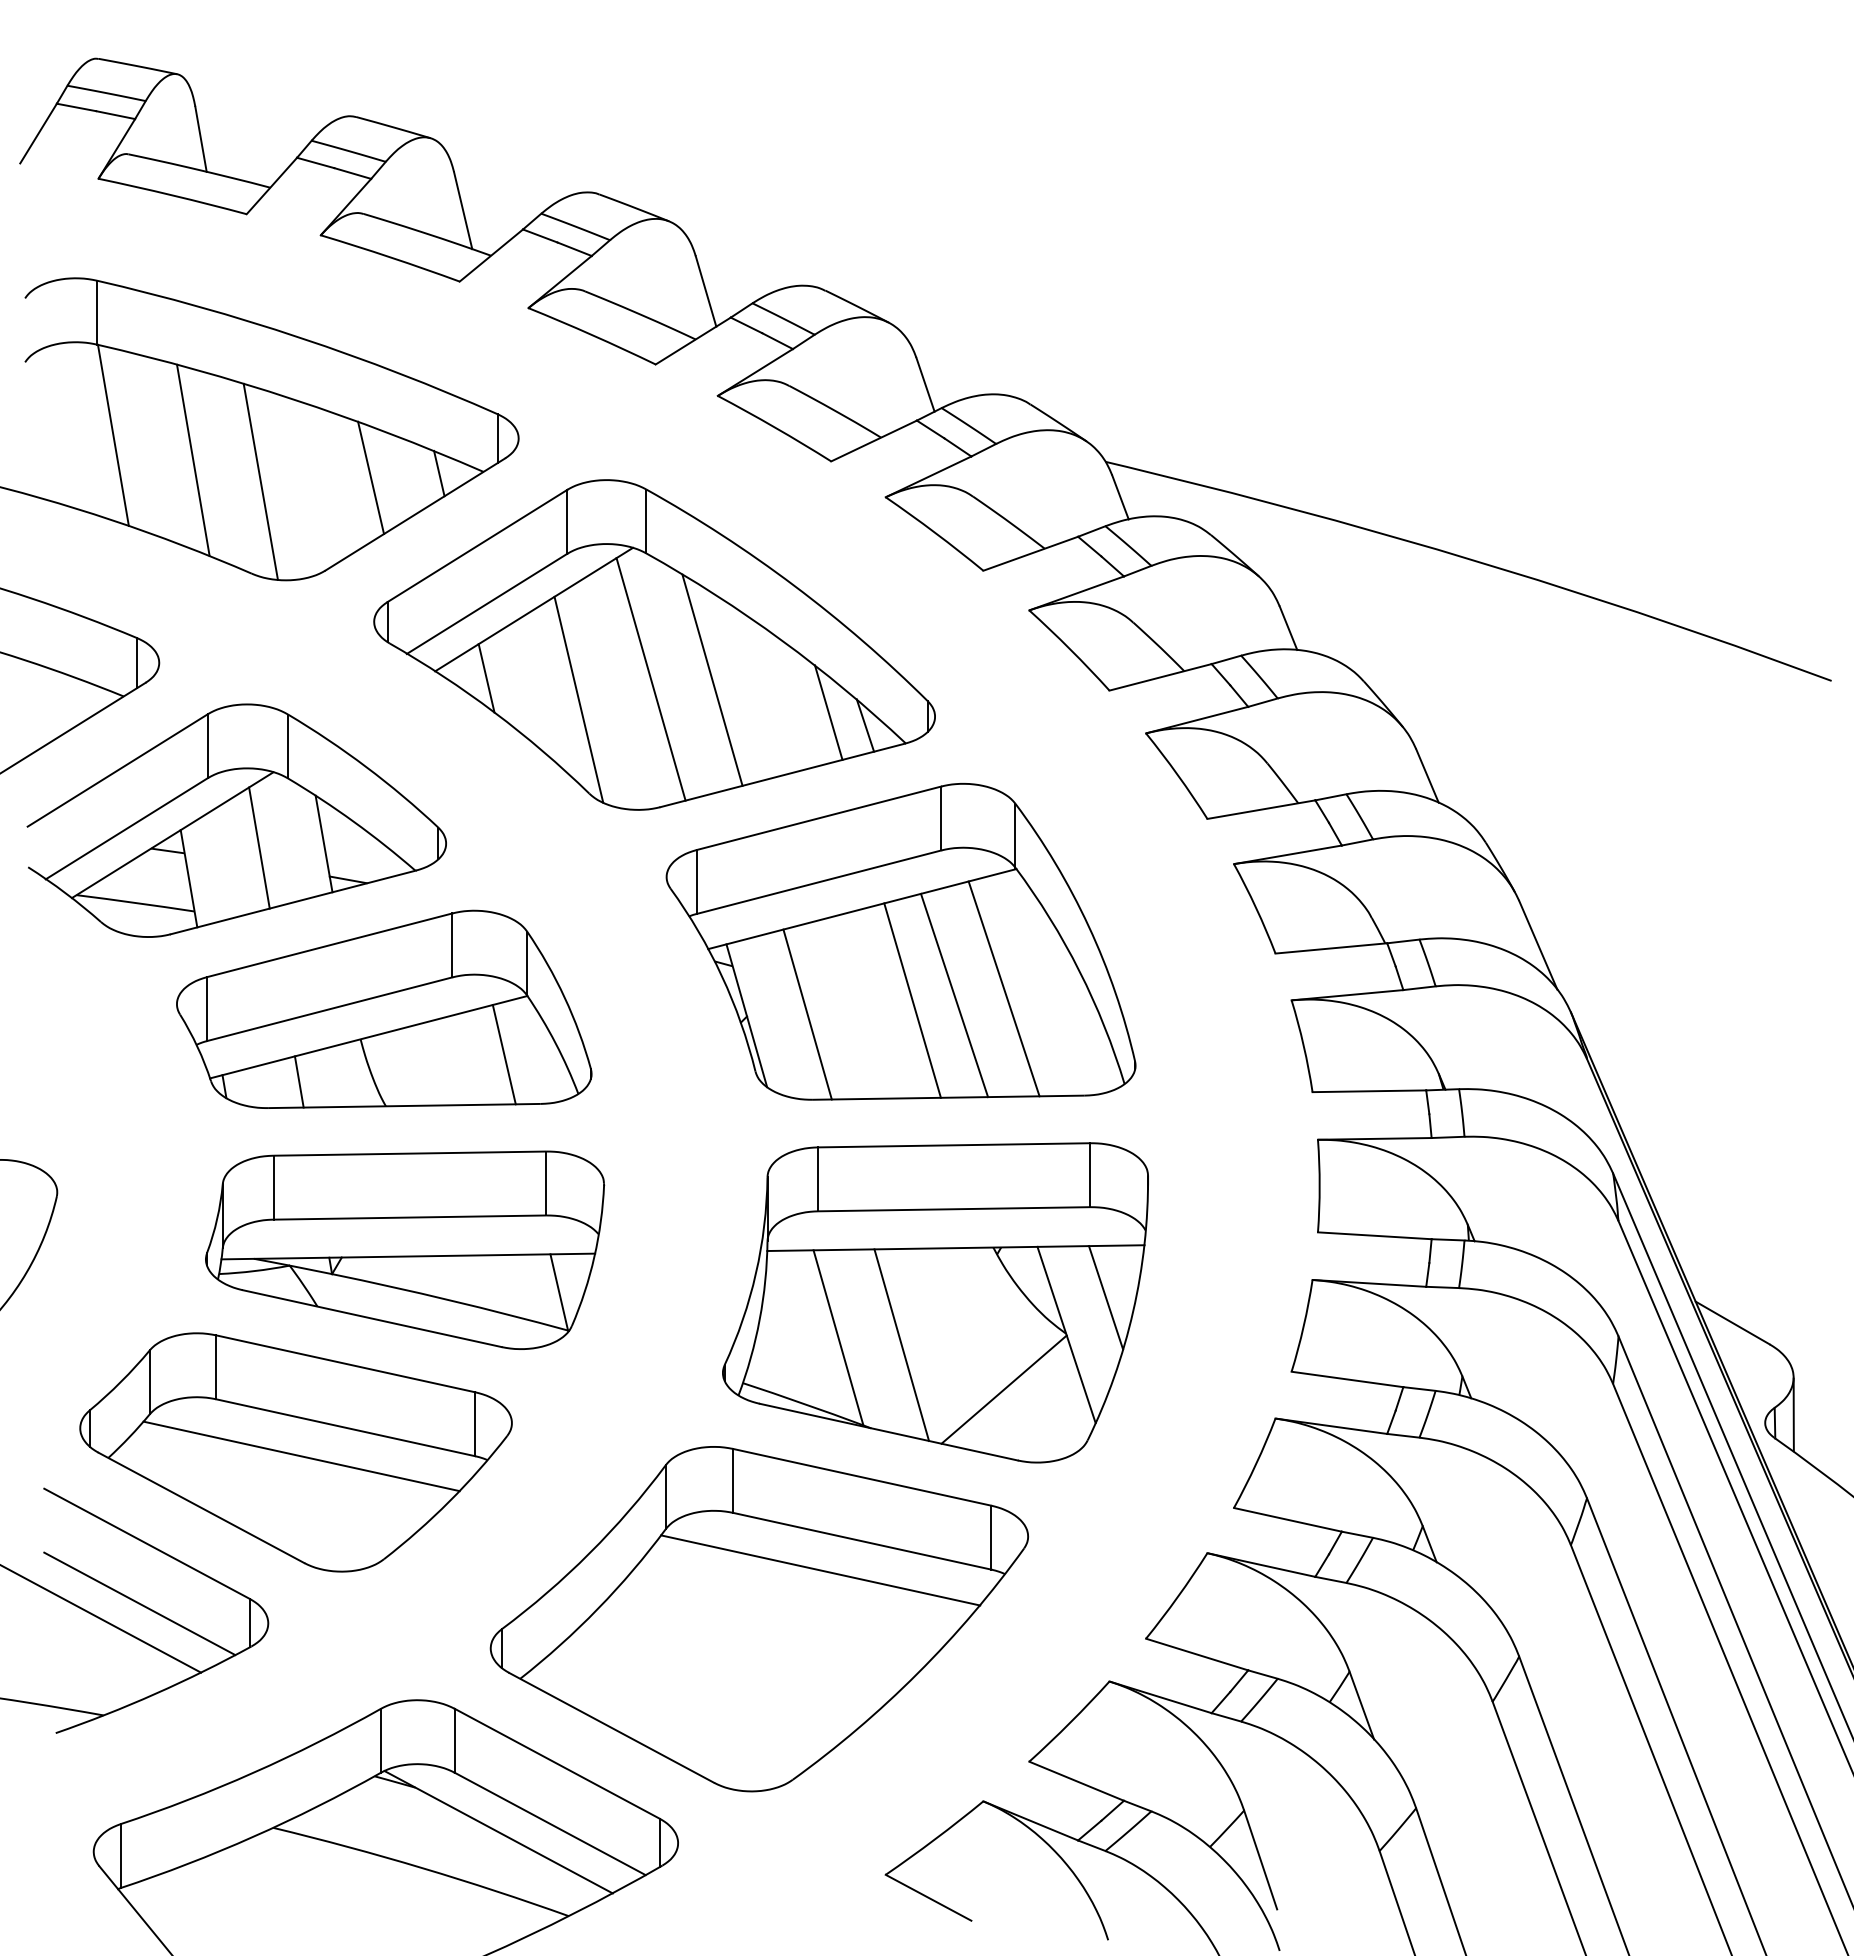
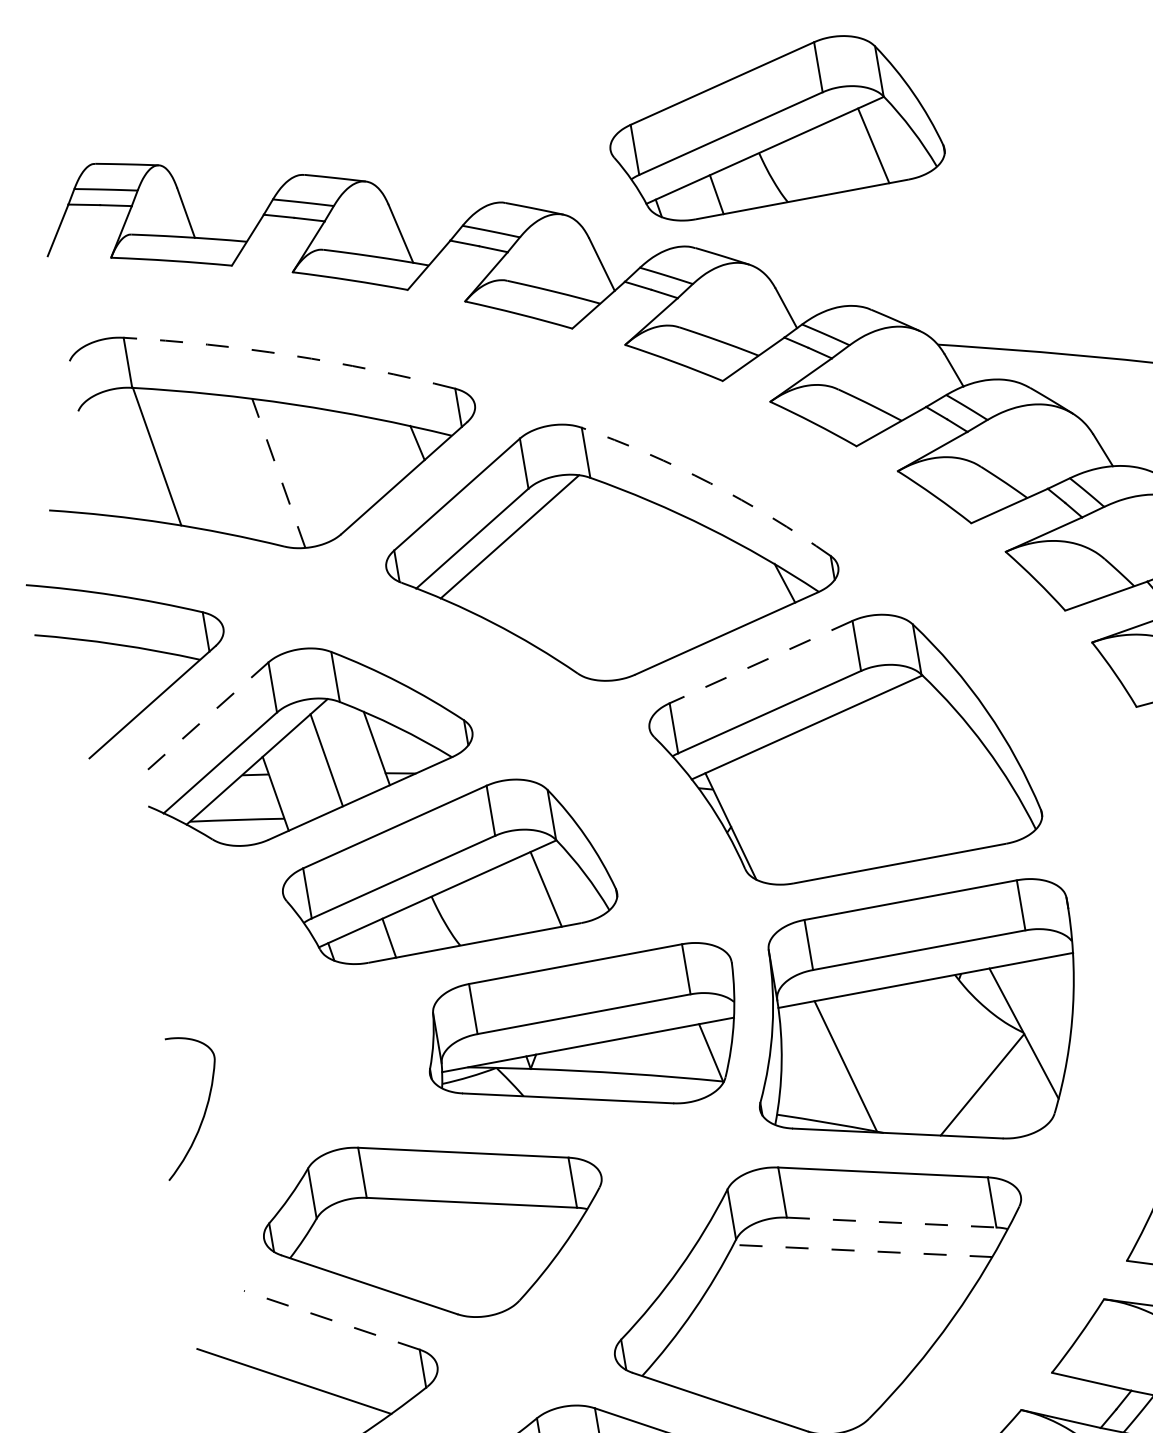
part: (948, 155) -> (773, 125), added
arc: (300, 337) -> (290, 355), solid -> dashed
line: (193, 459) -> (223, 464), removed
line: (371, 477) -> (364, 455), removed
line: (260, 481) -> (278, 473), solid -> dashed
arc: (794, 585) -> (710, 483), solid -> dashed
line: (486, 678) -> (481, 597), removed
line: (650, 679) -> (610, 576), removed
line: (712, 679) -> (659, 567), removed
line: (578, 699) -> (556, 601), removed
line: (828, 712) -> (754, 578), removed
line: (117, 770) -> (205, 718), solid -> dashed
line: (818, 818) -> (760, 662), solid -> dashed
line: (1003, 988) -> (928, 770), removed
line: (954, 995) -> (890, 782), removed
line: (912, 1000) -> (858, 792), removed
line: (807, 1014) -> (778, 817), removed
part: (405, 1249) -> (584, 1039), moved
line: (1105, 1297) -> (1049, 999), removed
line: (901, 1344) -> (896, 1063), removed
line: (301, 1456) -> (441, 1231), removed
line: (862, 1541) -> (891, 1222), solid -> dashed
line: (147, 1543) -> (332, 1319), solid -> dashed
line: (820, 1570) -> (862, 1251), solid -> dashed
line: (139, 1603) -> (333, 1368), removed

